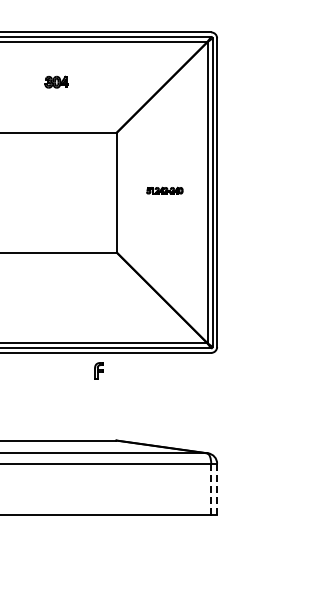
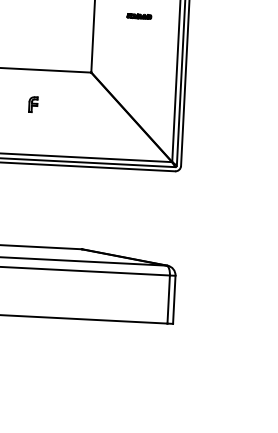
part: (164, 190) -> (138, 16), size x0.71
part: (98, 370) -> (32, 104), moved
line: (211, 489) -> (168, 299), dashed -> solid
line: (217, 489) -> (174, 300), dashed -> solid

